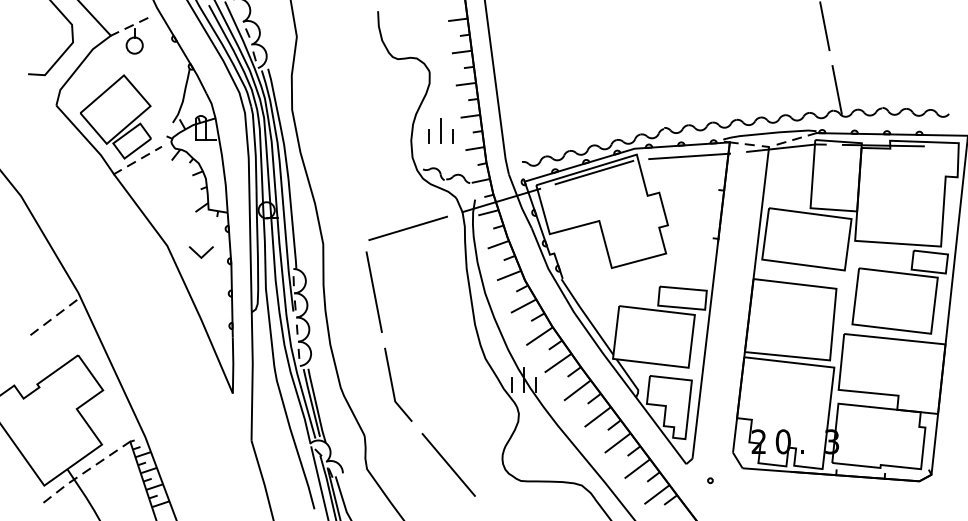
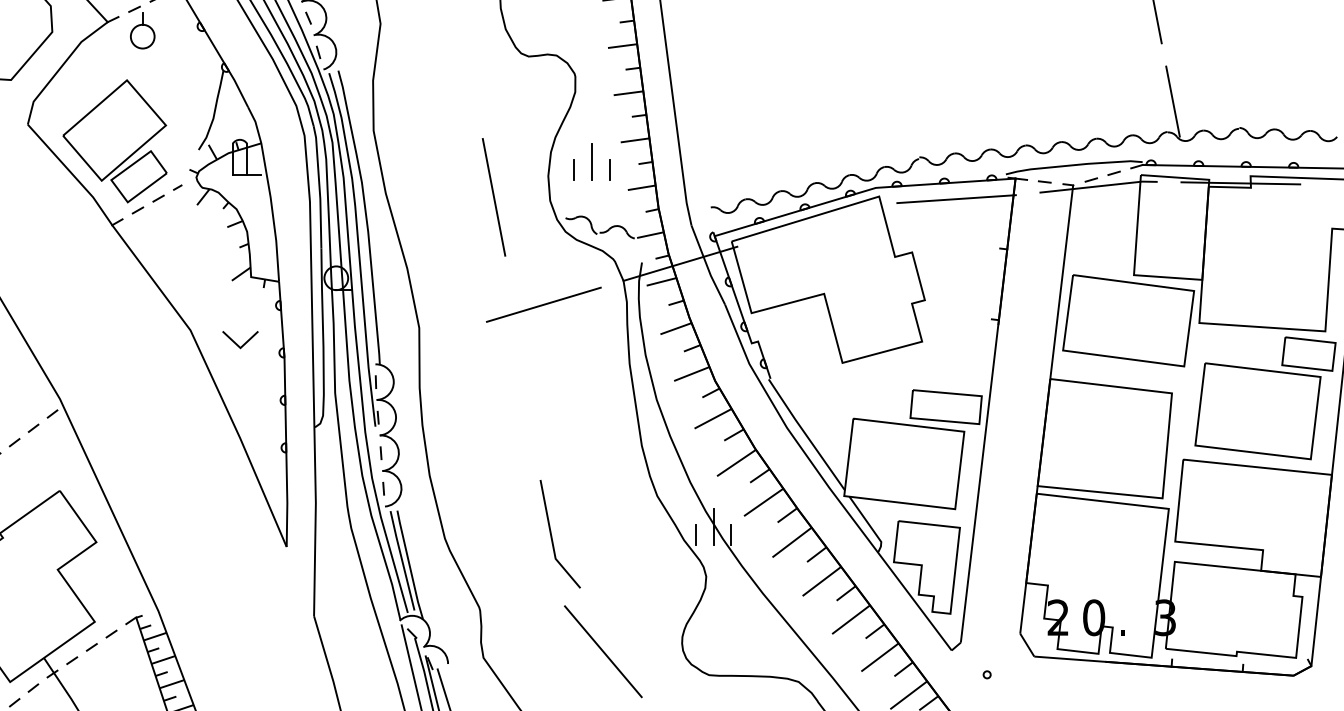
line: (594, 172) -> (817, 222), removed
line: (373, 291) -> (492, 196), moved
line: (393, 385) -> (553, 535), moved

